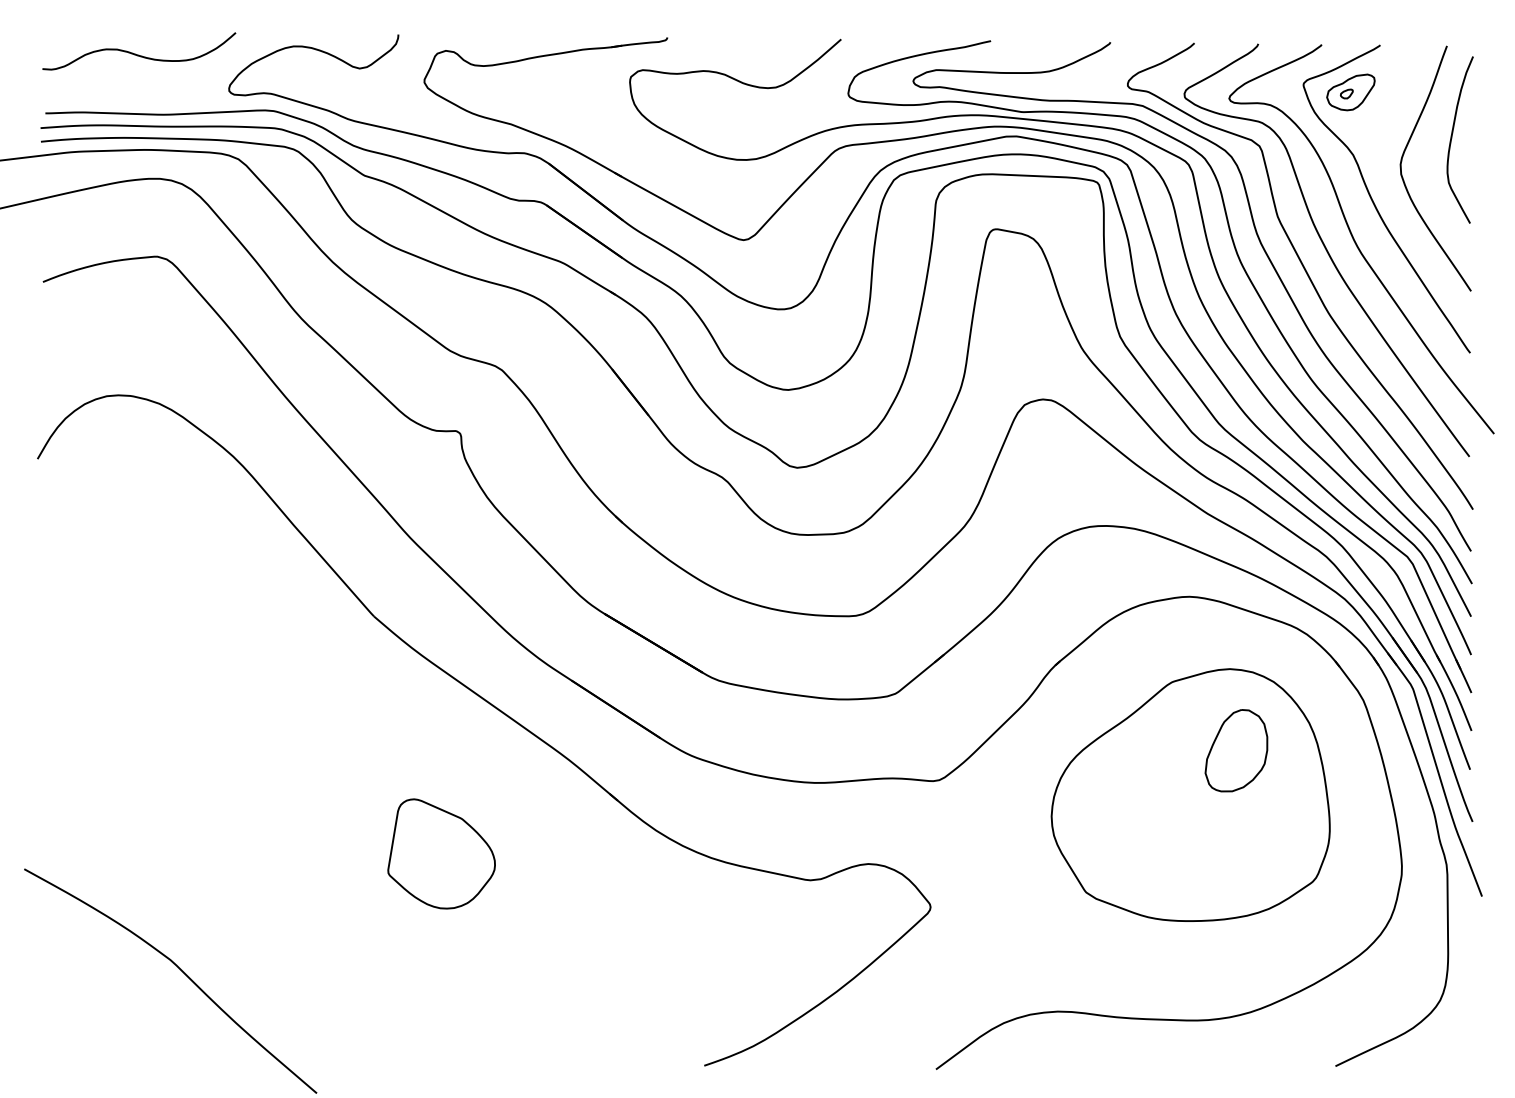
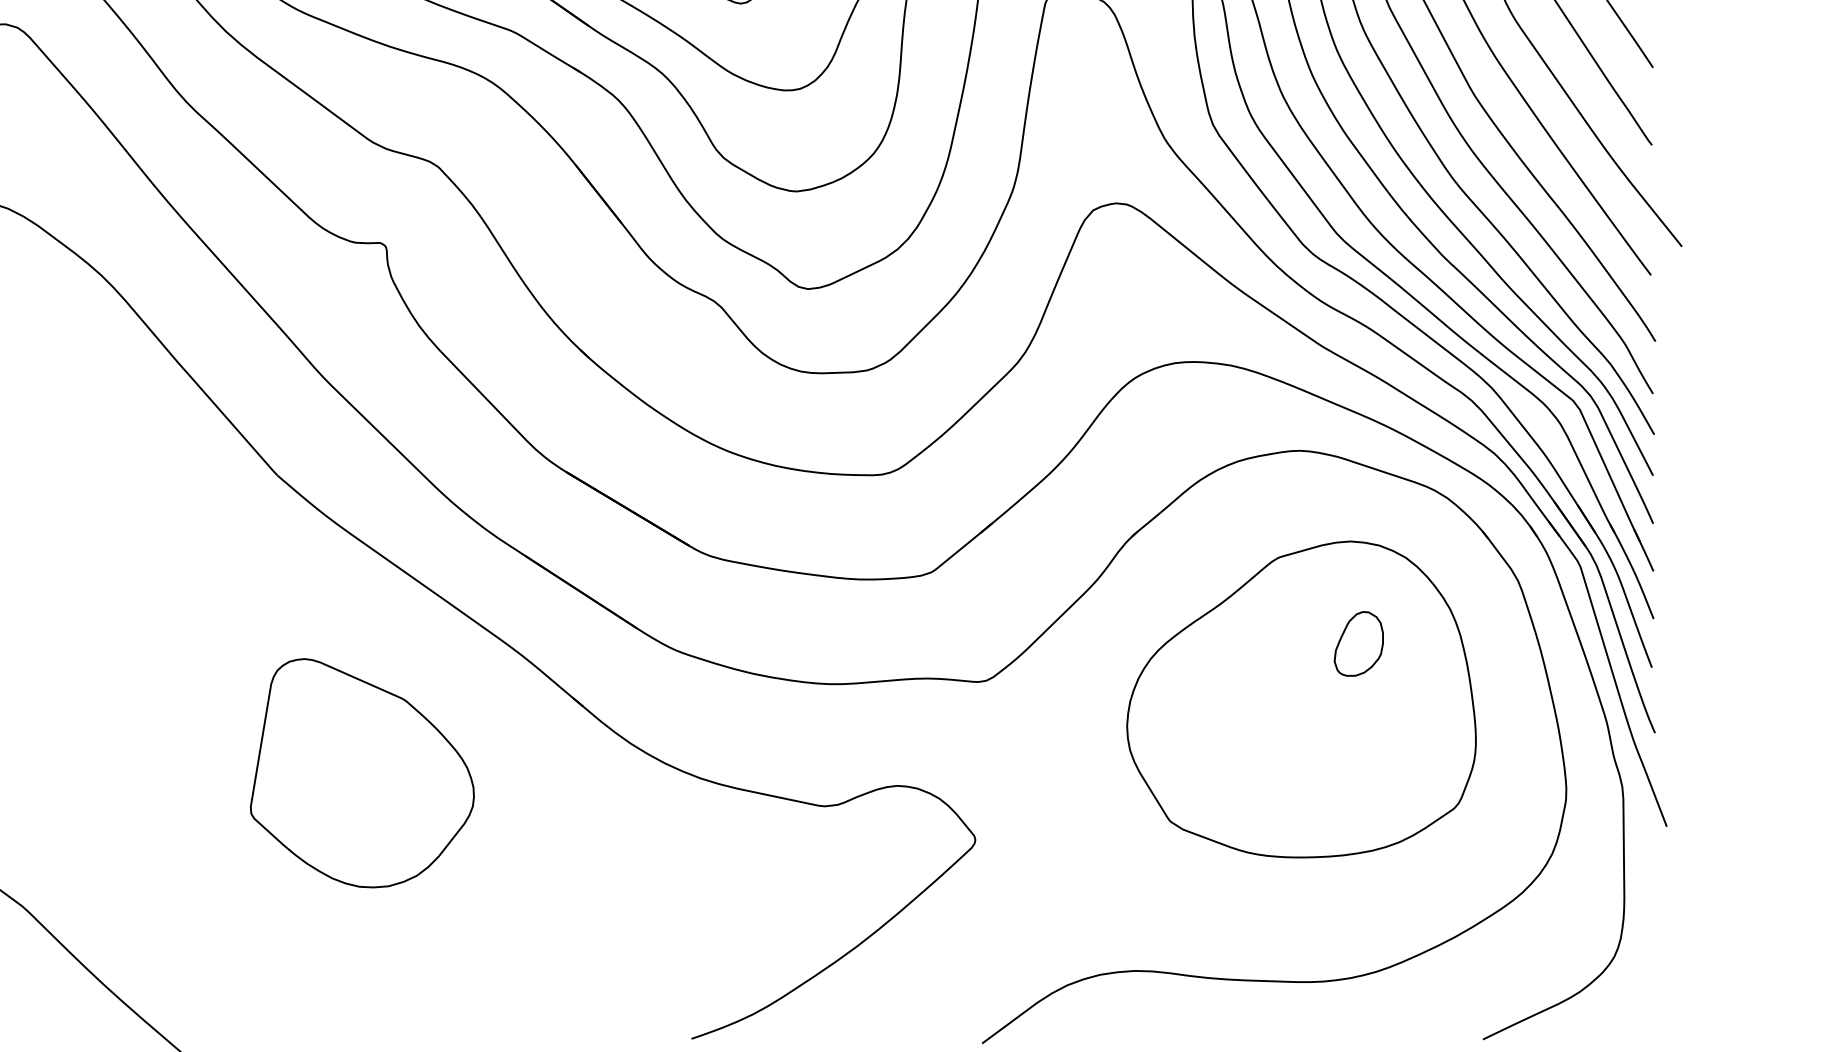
part: (1236, 750) -> (1358, 643), size x0.62
part: (441, 853) -> (362, 772), size x1.67

